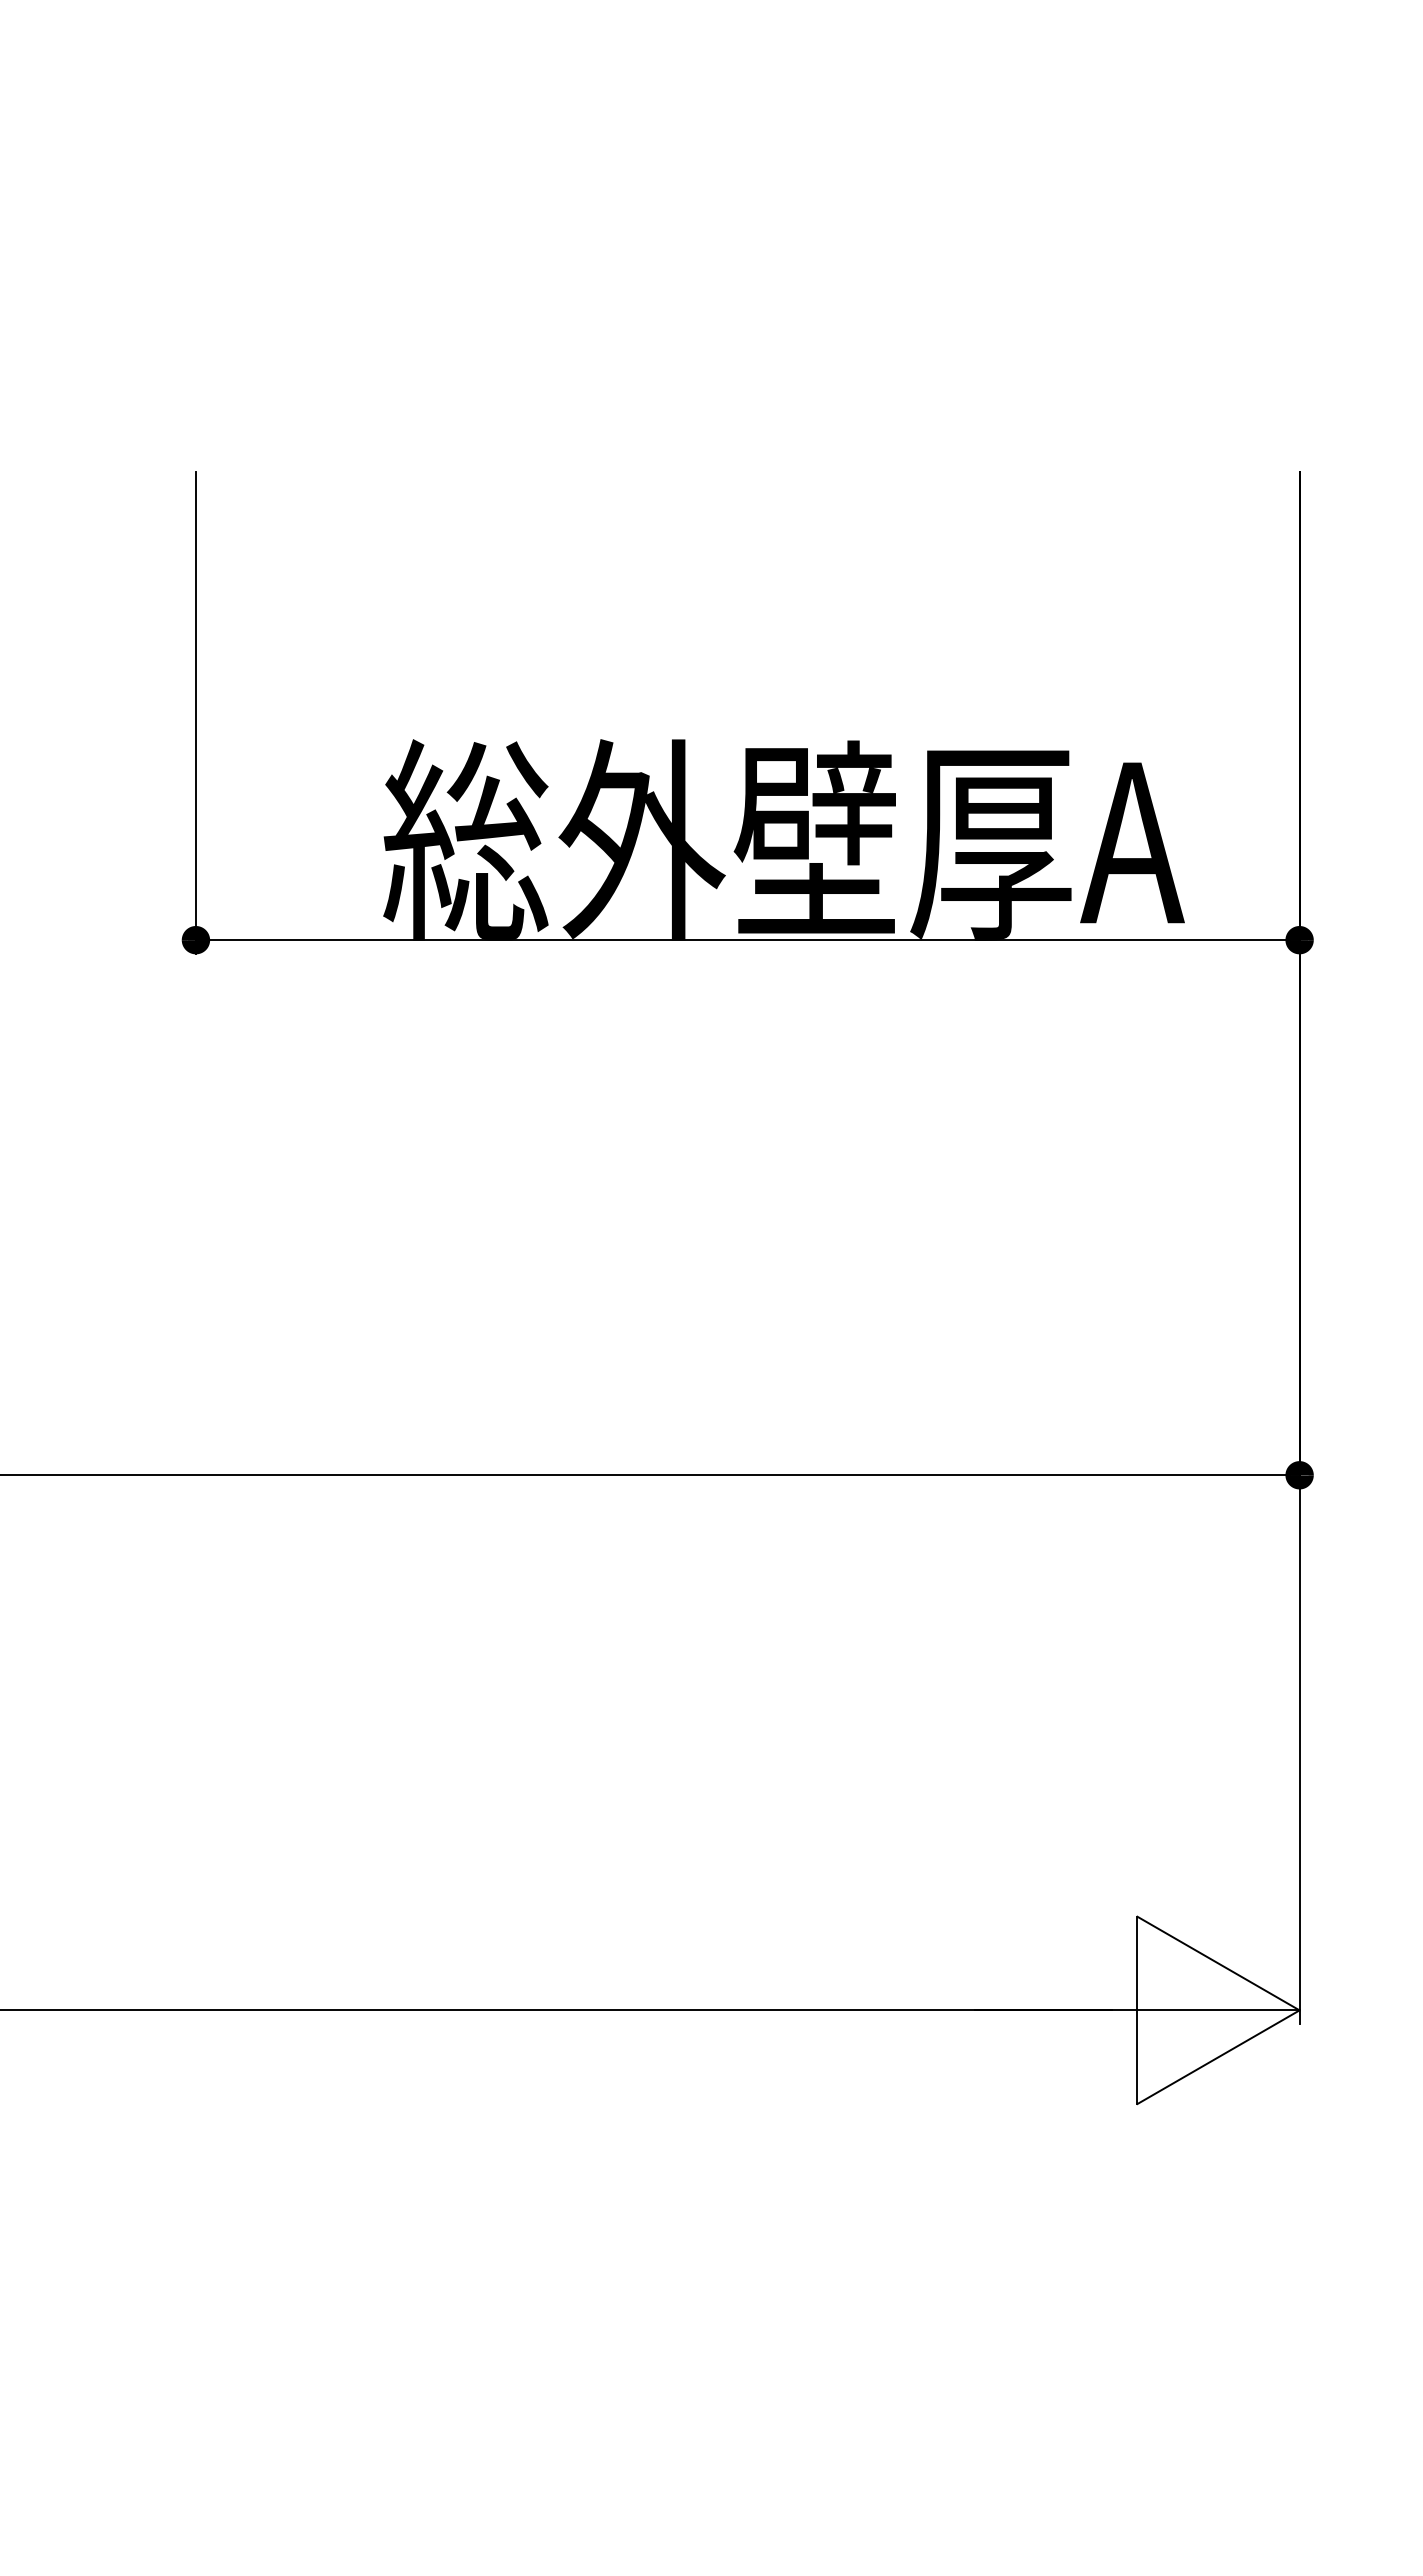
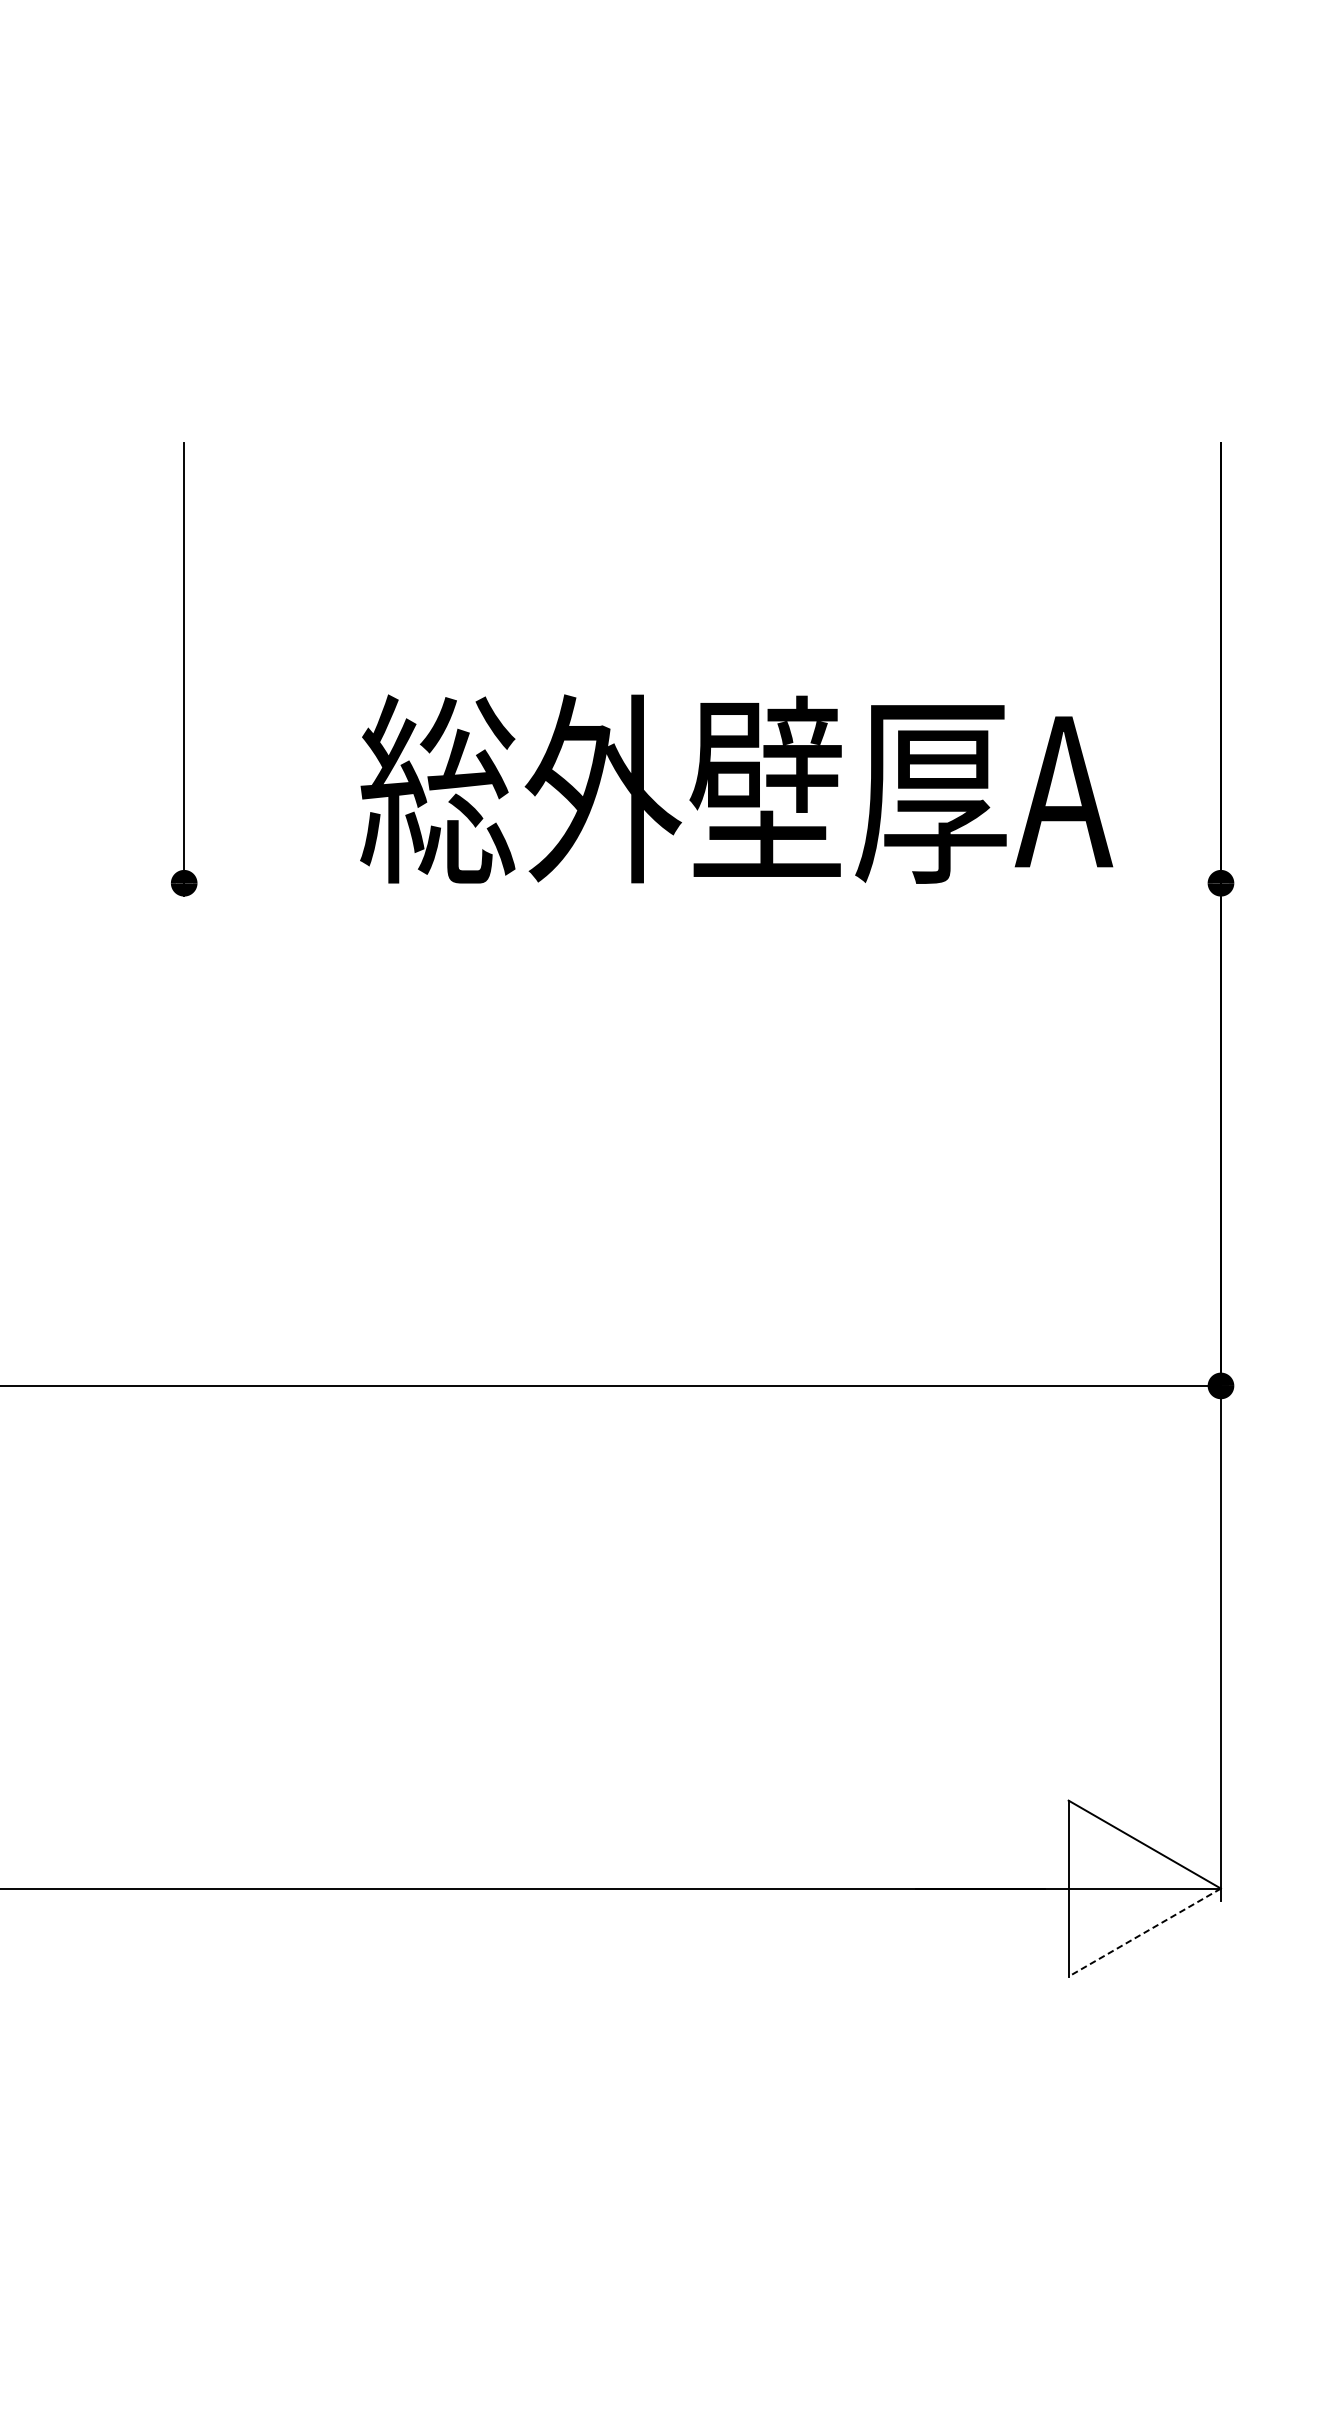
line: (747, 940) -> (702, 883), removed
line: (1218, 2057) -> (1144, 1932), solid -> dashed

